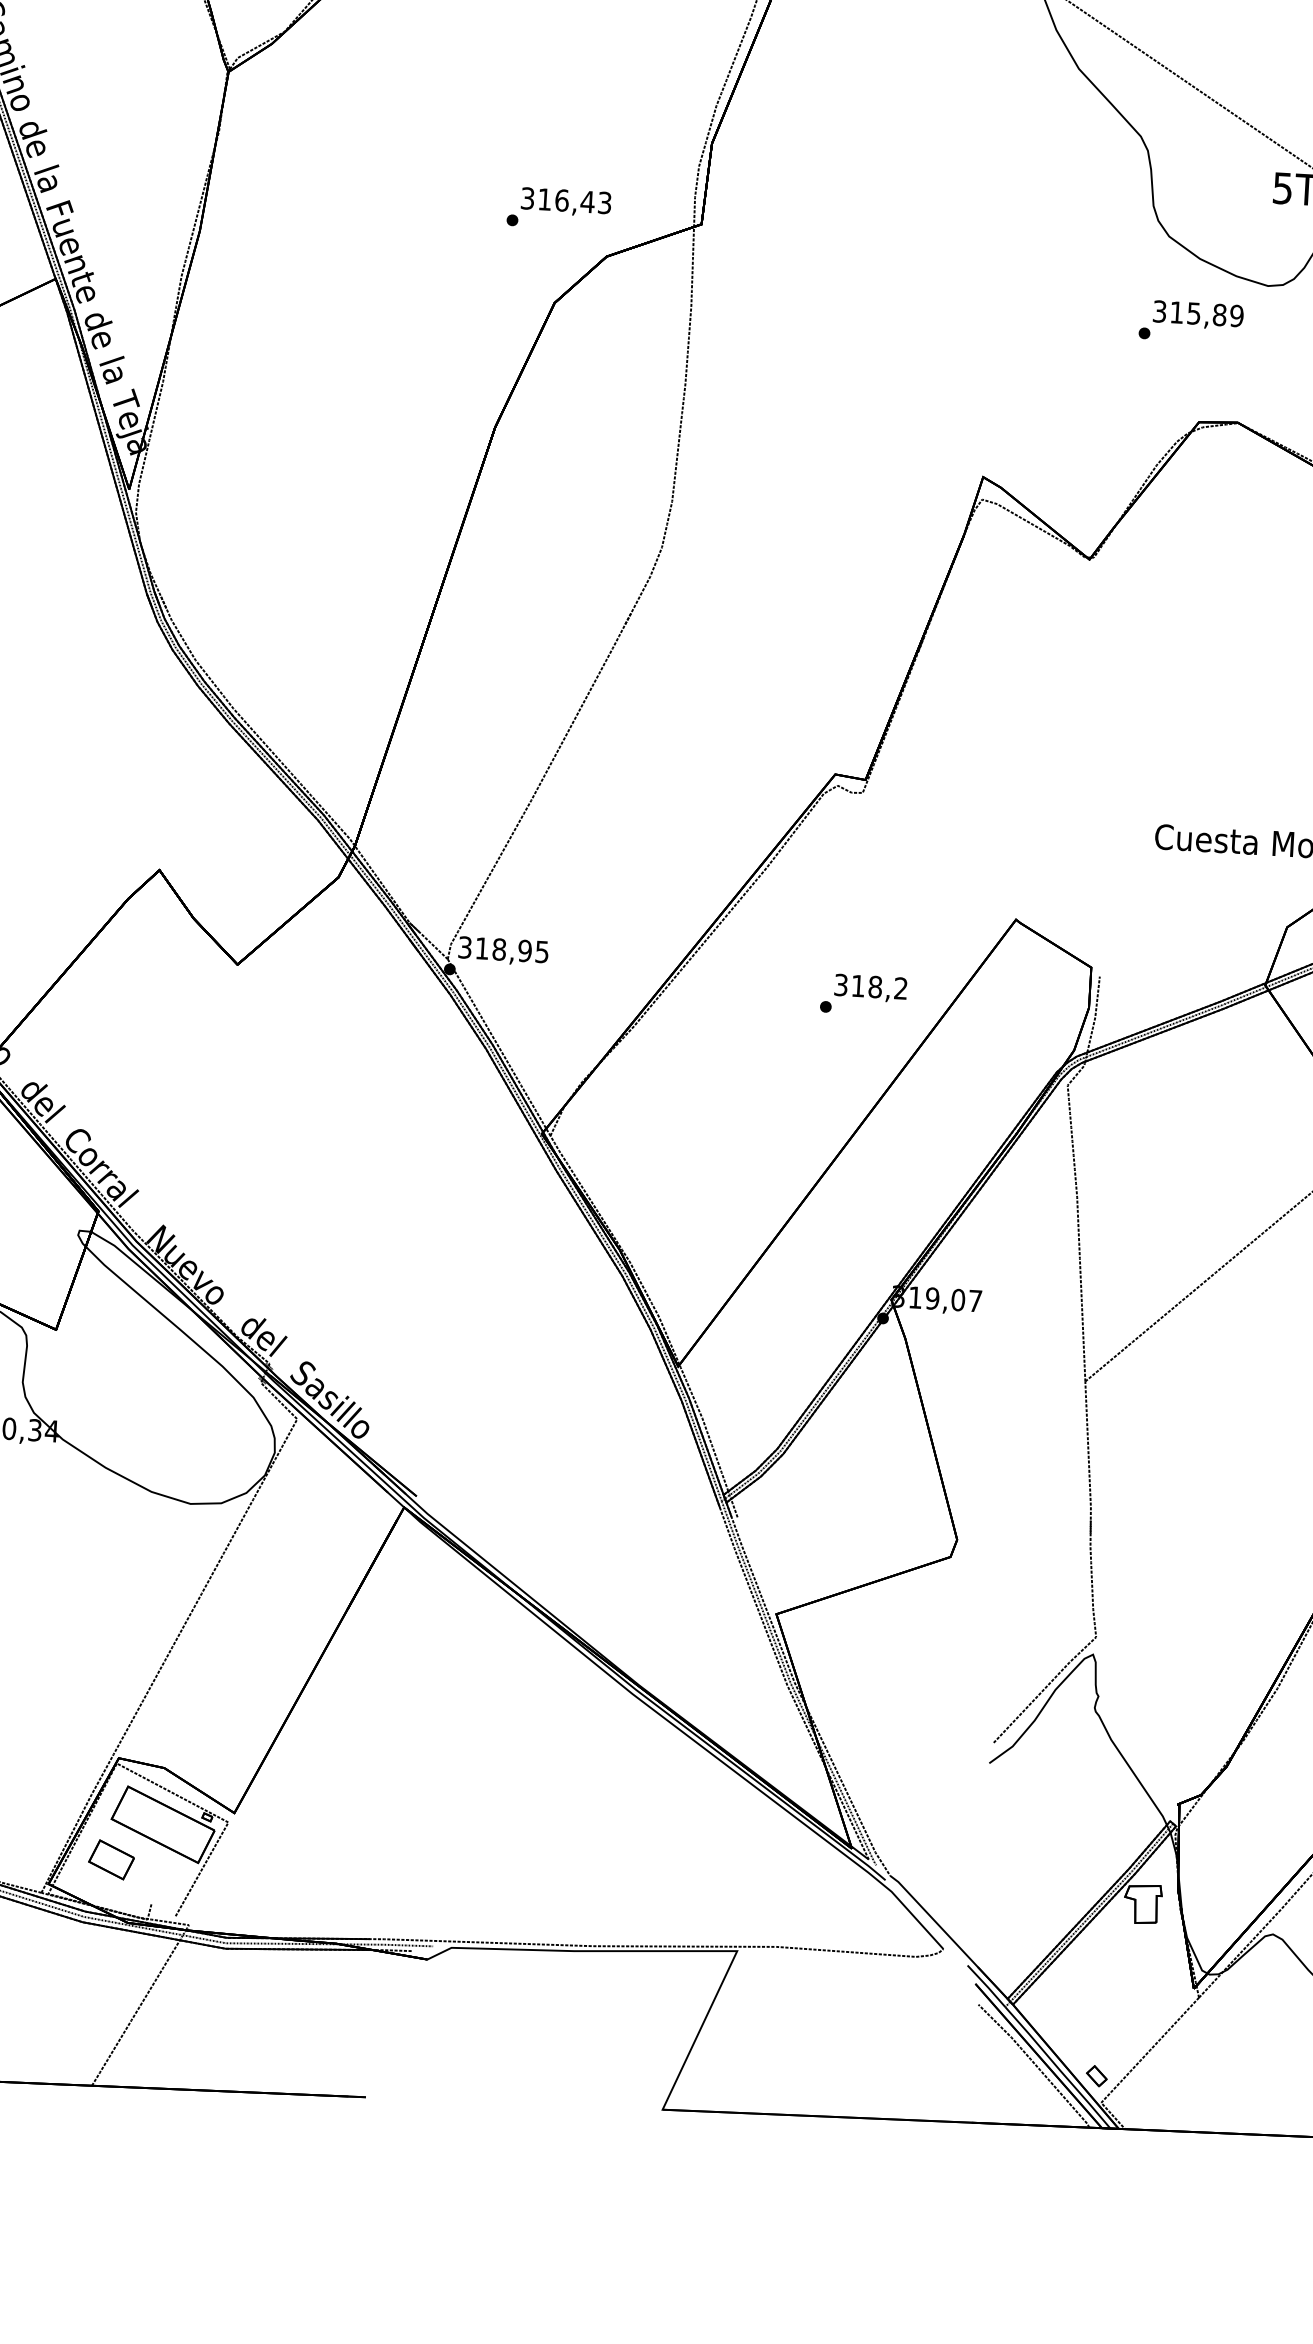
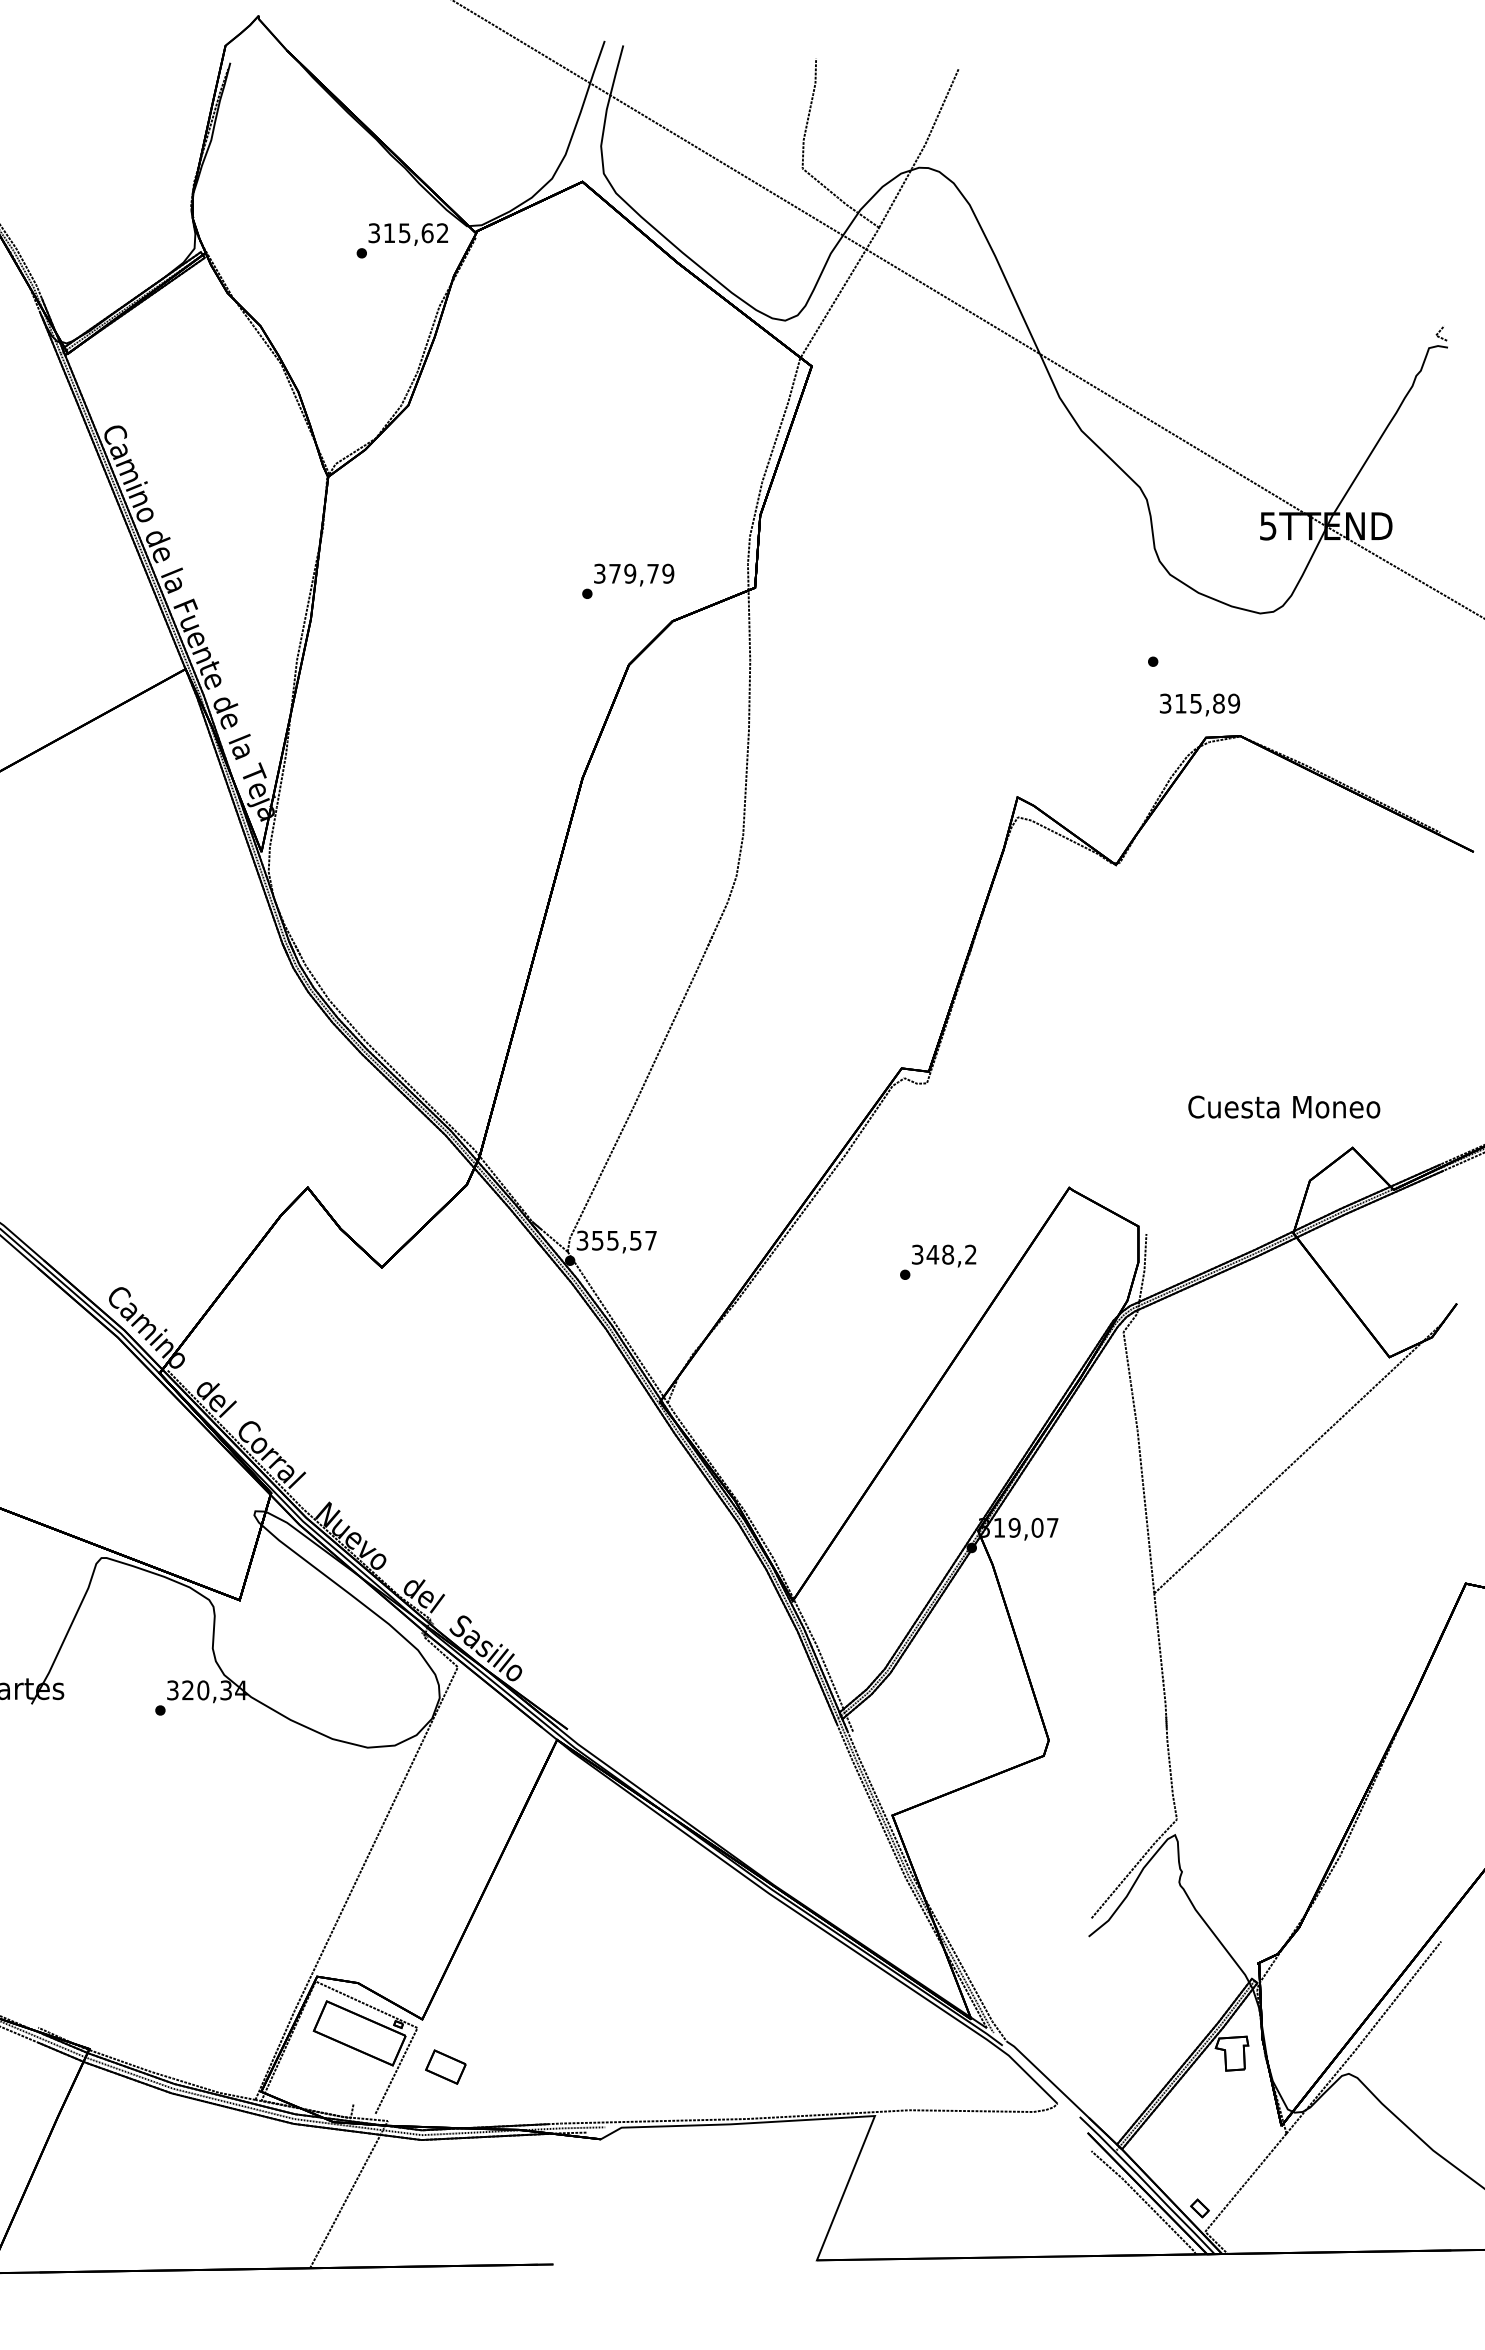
text: (574, 200) -> (641, 573), 316,43 -> 379,79
text: (1199, 314) -> (1200, 704), moved
text: (512, 950) -> (624, 1240), 318,95 -> 355,57
text: (857, 985) -> (932, 1254), 318,2 -> 348,2
part: (111, 1859) -> (445, 2066), moved

